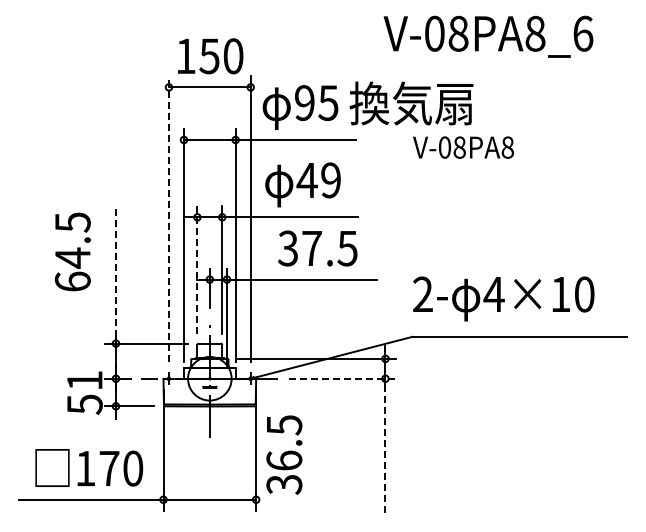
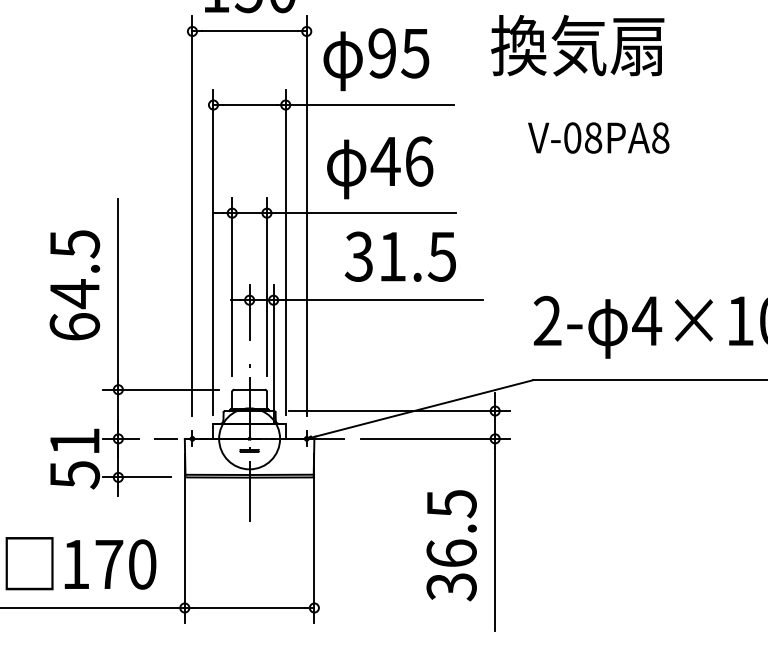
text: (411, 103) -> (577, 45), moved
text: (463, 147) -> (598, 137), moved
text: (331, 180) -> (419, 161), 49 -> 46
line: (168, 219) -> (191, 216), dashed -> solid
text: (311, 248) -> (391, 256), 37.5 -> 31.5
text: (72, 251) -> (74, 284), moved
line: (197, 270) -> (232, 287), dashed -> solid
line: (115, 272) -> (117, 290), dashed -> solid
line: (342, 378) -> (435, 438), dashed -> solid
line: (385, 451) -> (495, 540), dashed -> solid
text: (284, 454) -> (451, 544), moved

